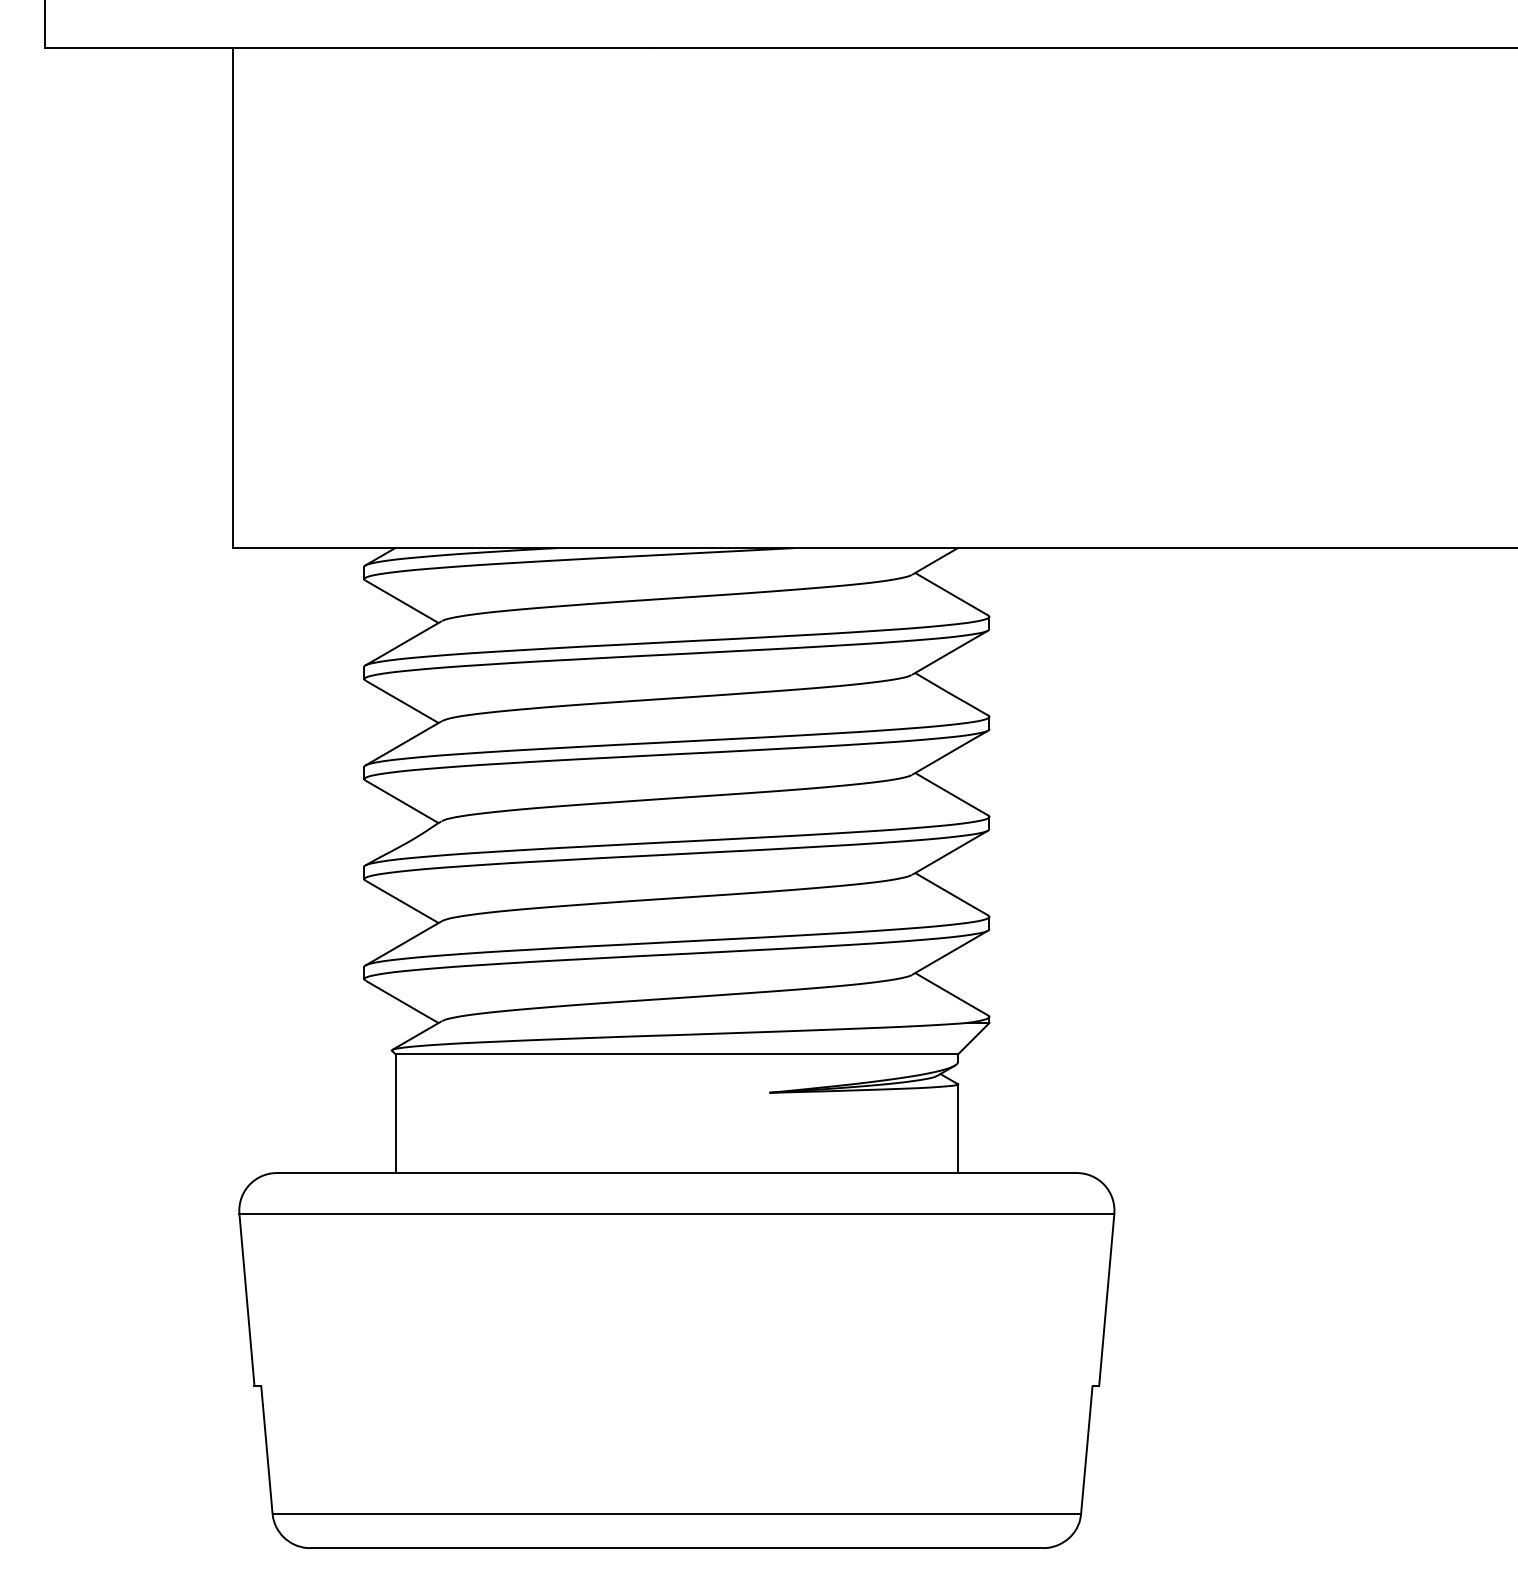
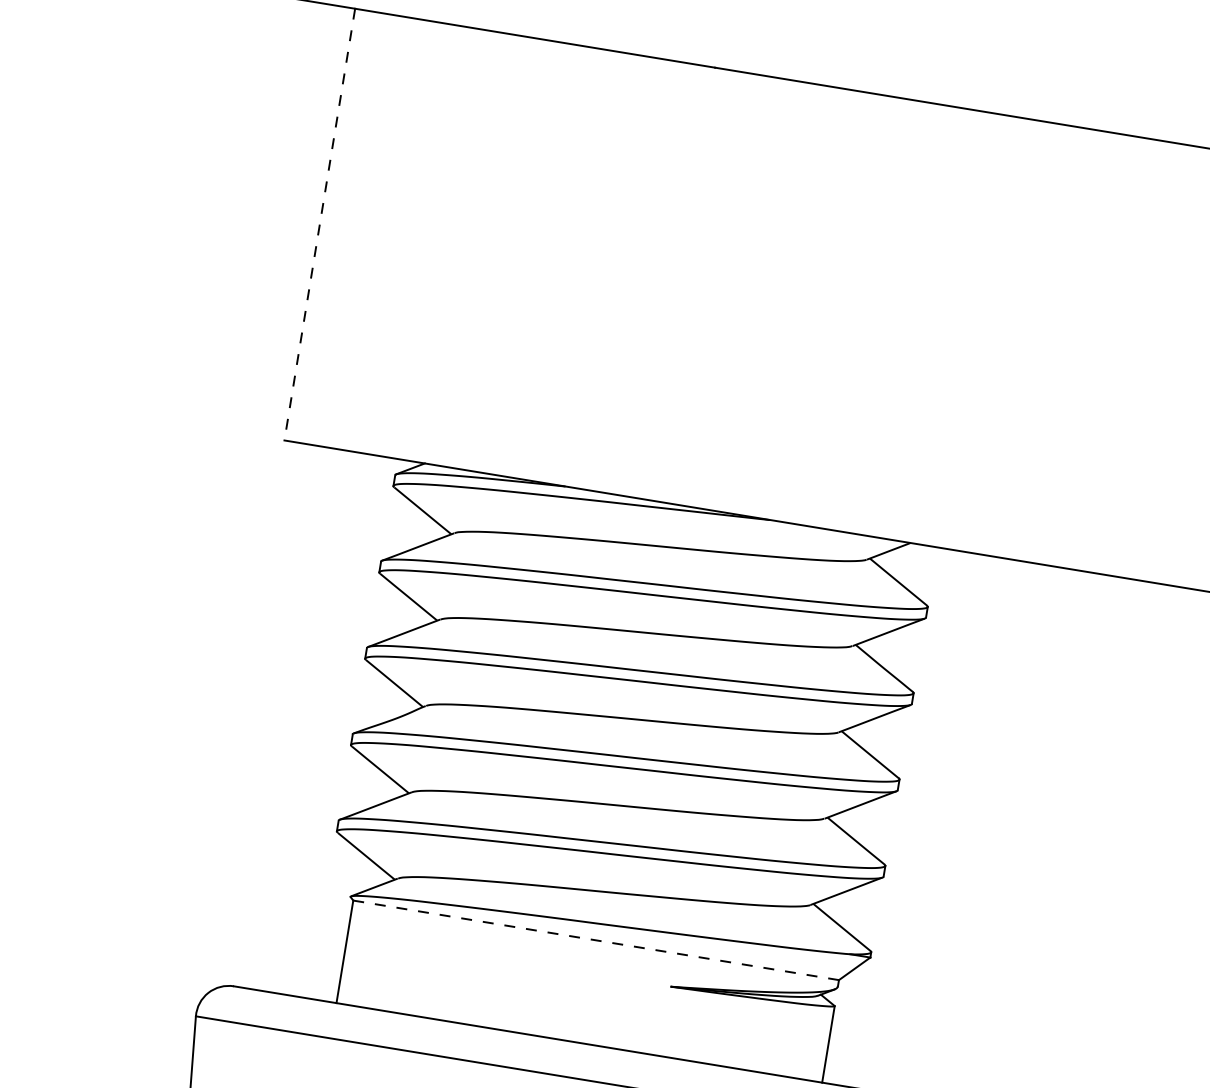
line: (232, 298) -> (319, 225), solid -> dashed
line: (676, 1054) -> (595, 940), solid -> dashed

